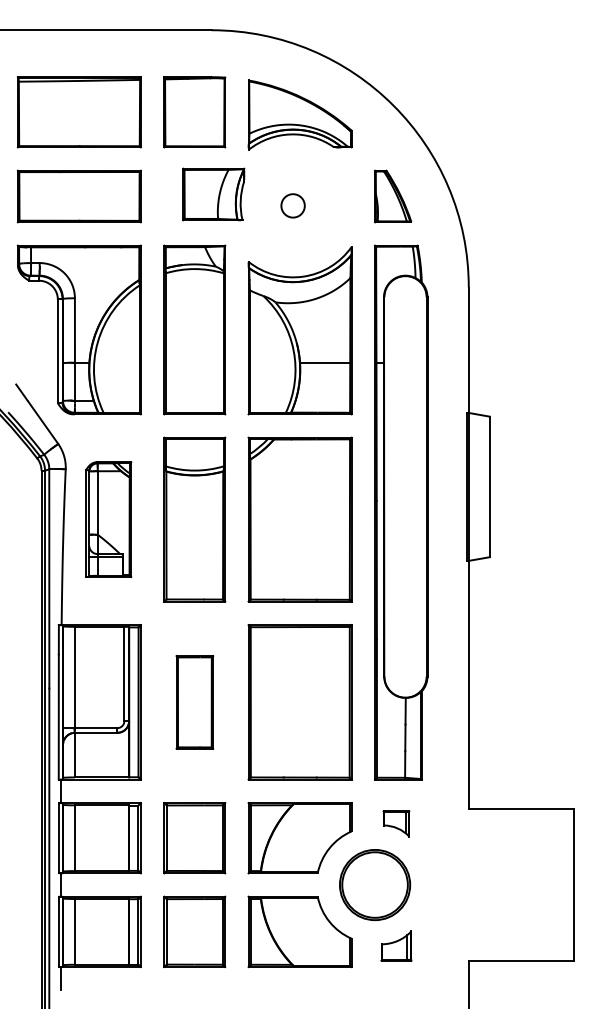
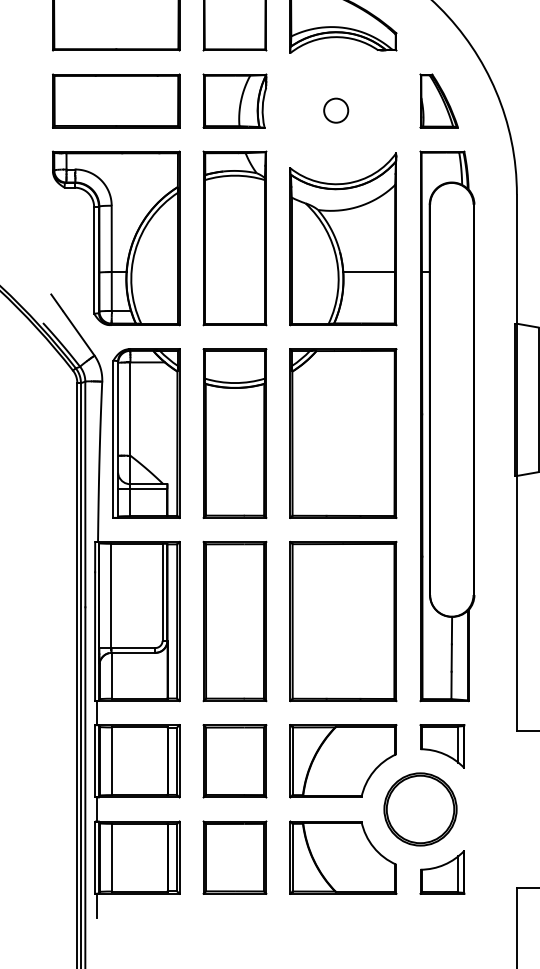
part: (213, 194) -> (234, 101), moved
part: (108, 519) -> (146, 433), size x1.43
part: (194, 702) -> (234, 621), size x1.67
part: (396, 823) -> (442, 746), size x1.67
part: (396, 945) -> (442, 871), size x1.43

